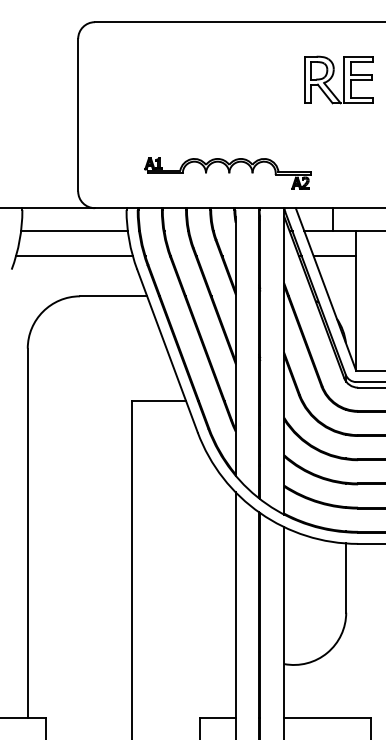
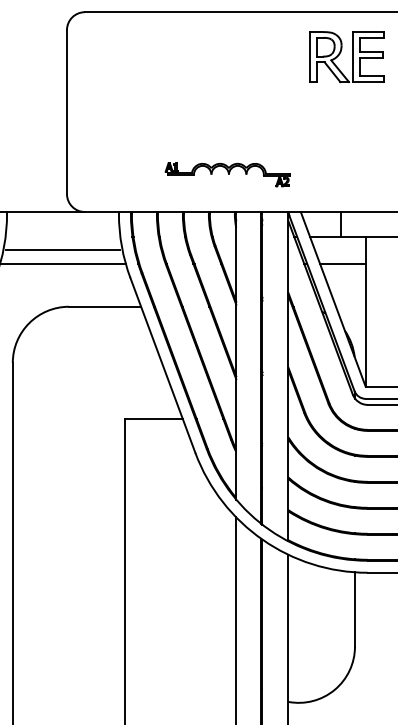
part: (338, 79) -> (346, 56), moved
part: (227, 173) -> (227, 174), size x0.7
line: (74, 231) -> (63, 249), moved

